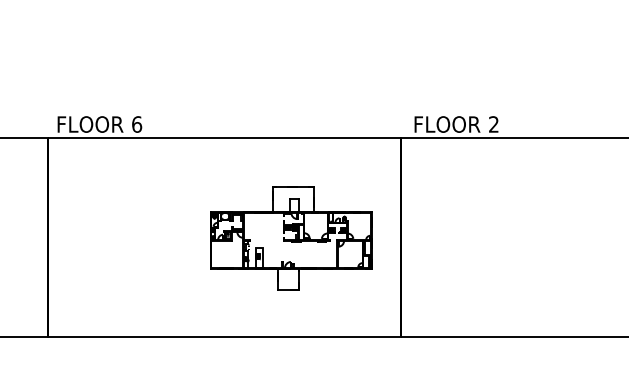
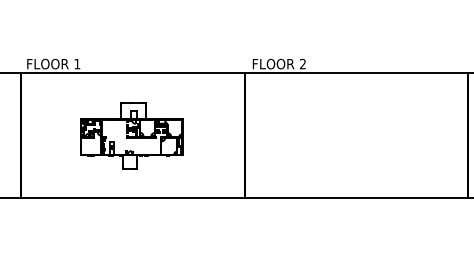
text: (137, 123) -> (77, 63), 6 -> 1
part: (290, 237) -> (131, 135), moved

